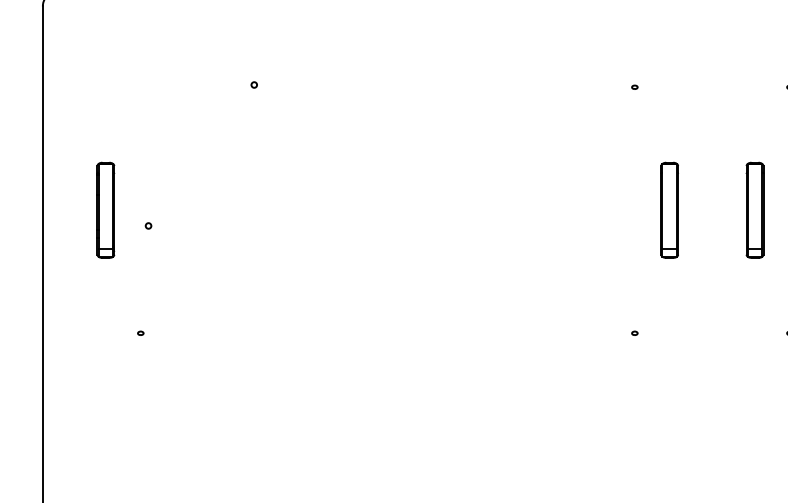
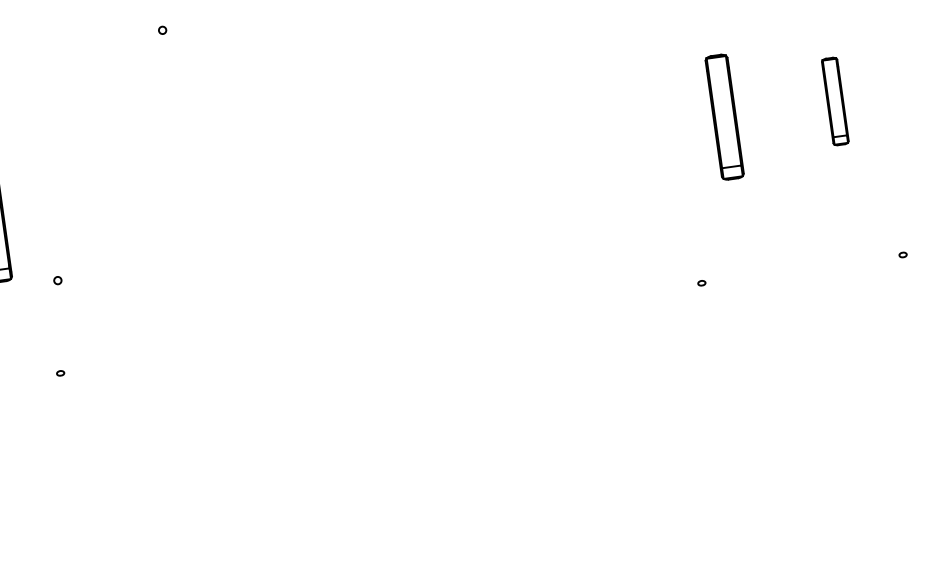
part: (754, 209) -> (834, 100), size x0.7
circle: (148, 225) -> (57, 280), moved

